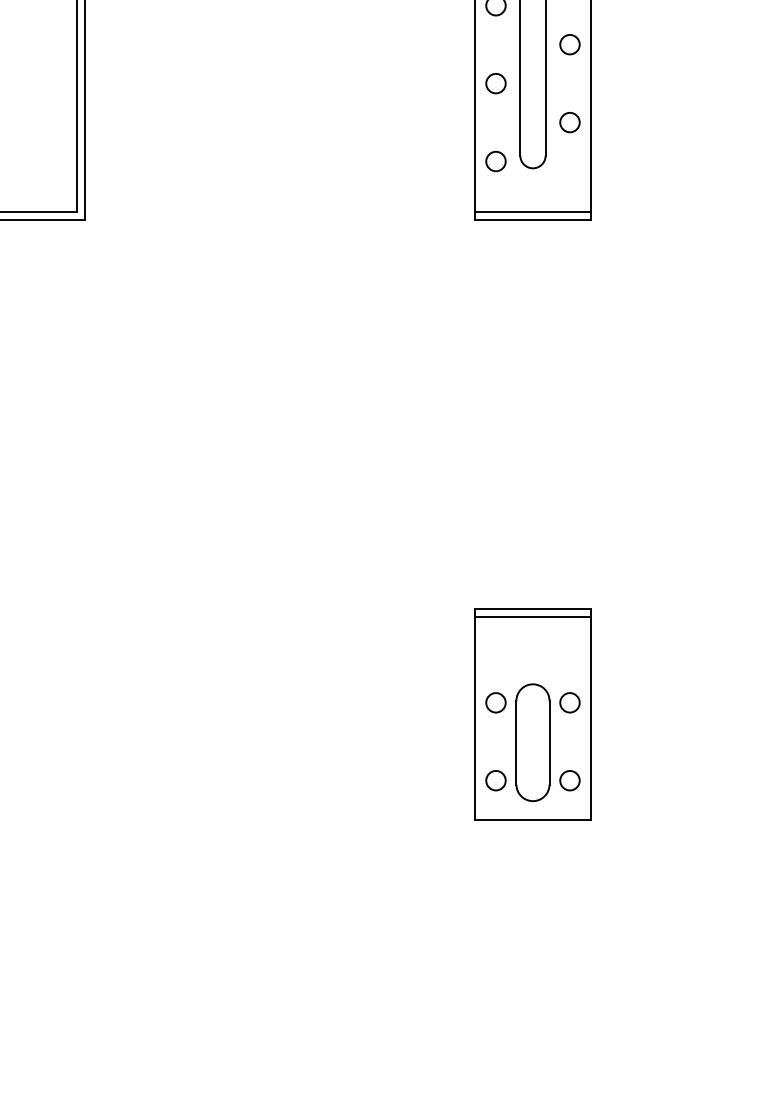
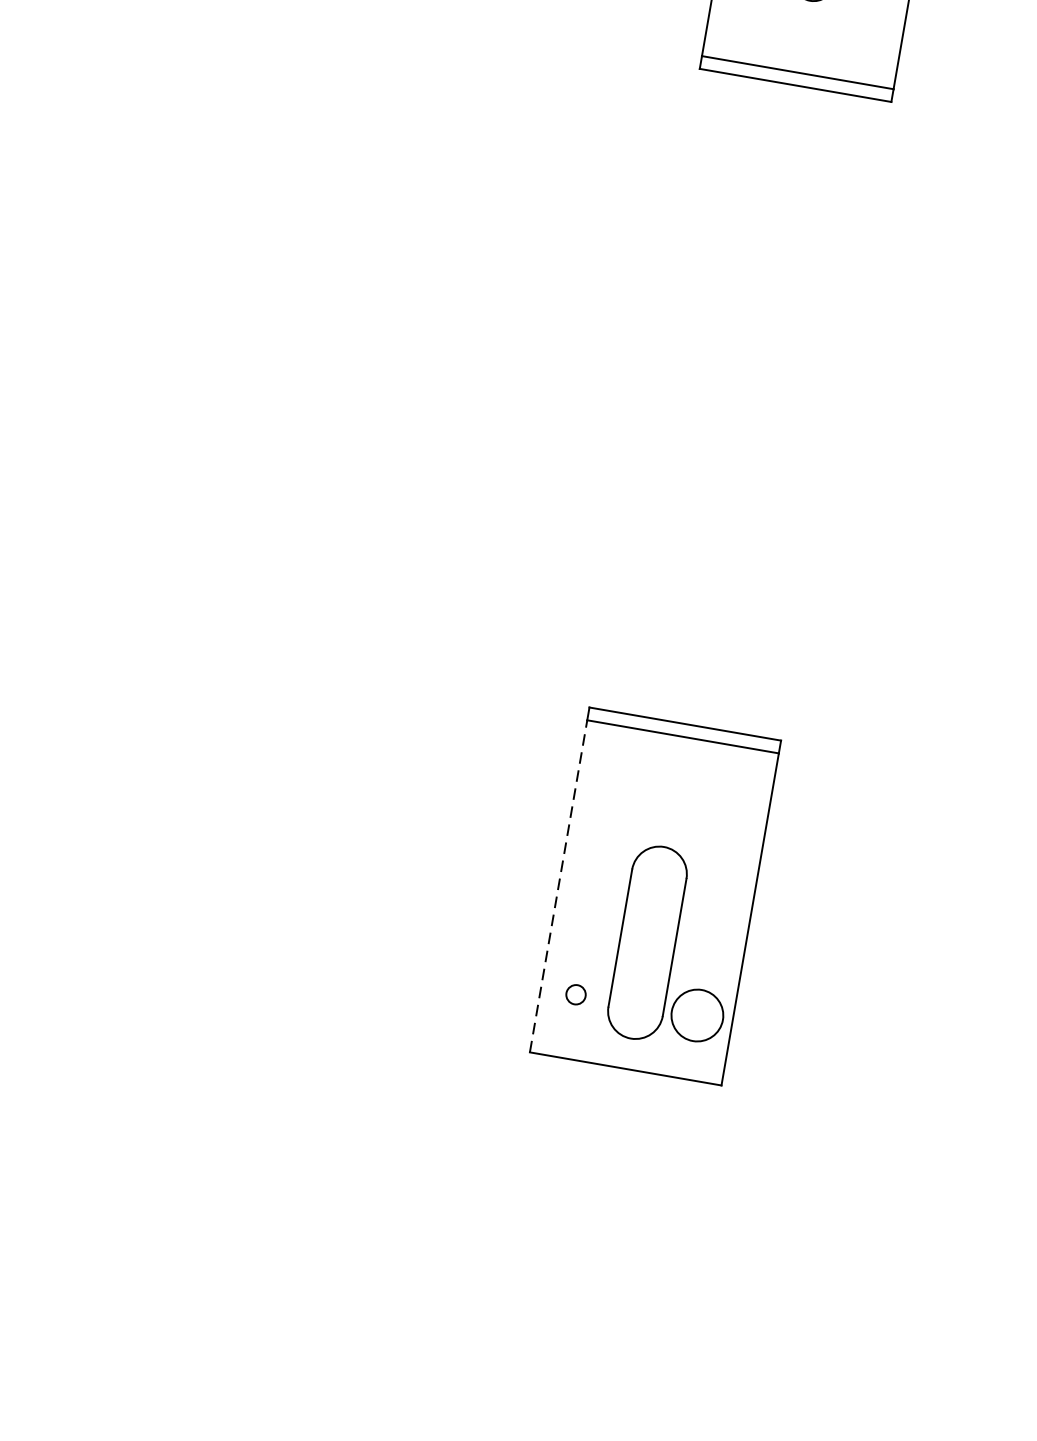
circle: (495, 702) -> (597, 866), removed
circle: (569, 702) -> (718, 887), removed
line: (474, 717) -> (558, 884), solid -> dashed
circle: (495, 780) -> (575, 994), size x0.6
circle: (569, 780) -> (696, 1015), size x1.6

